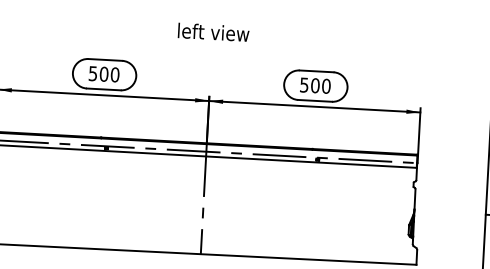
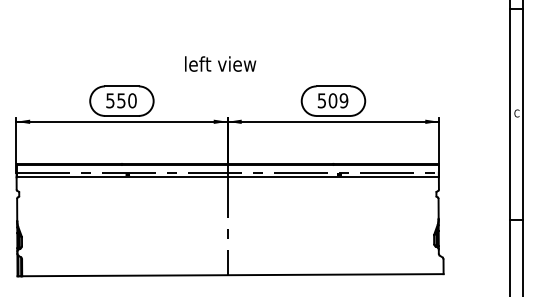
text: (213, 31) -> (220, 63), moved
text: (104, 73) -> (121, 100), 500 -> 550
text: (325, 86) -> (343, 100), 500 -> 509

